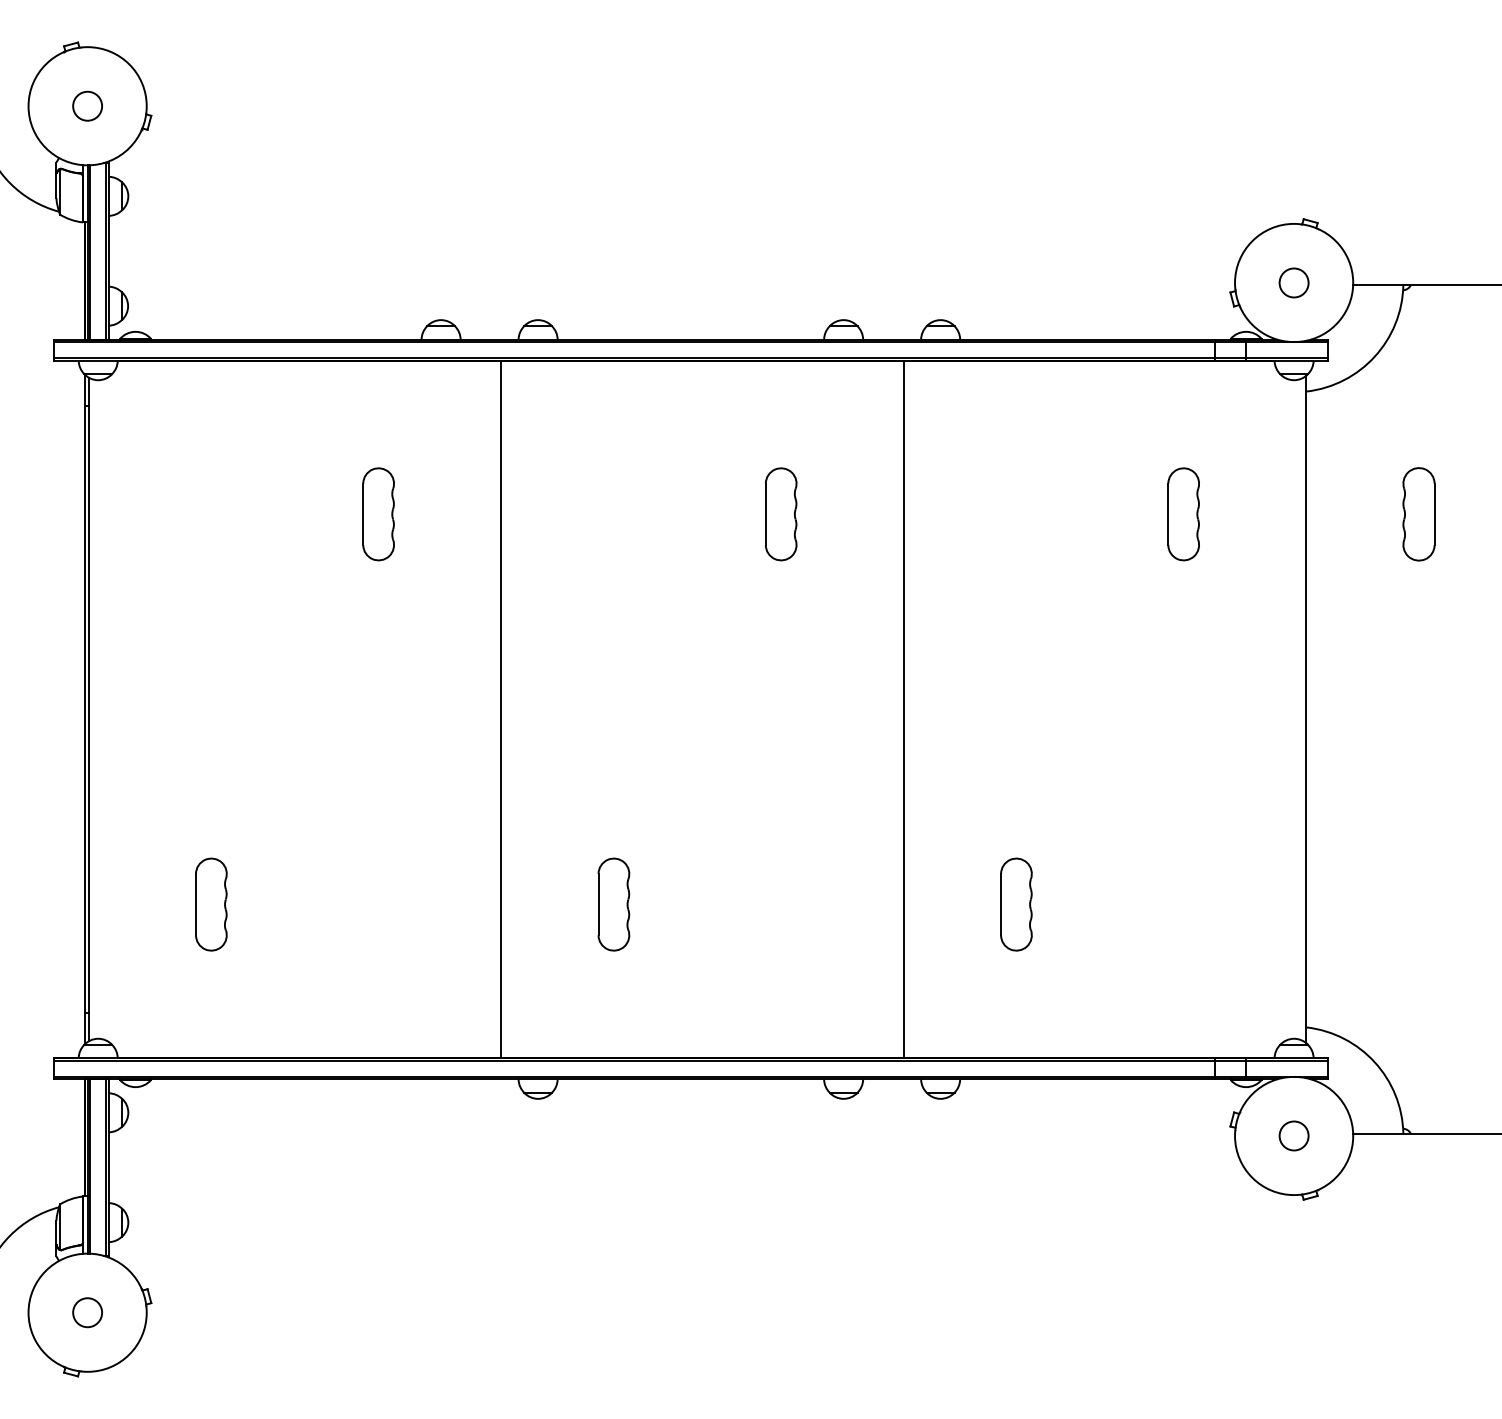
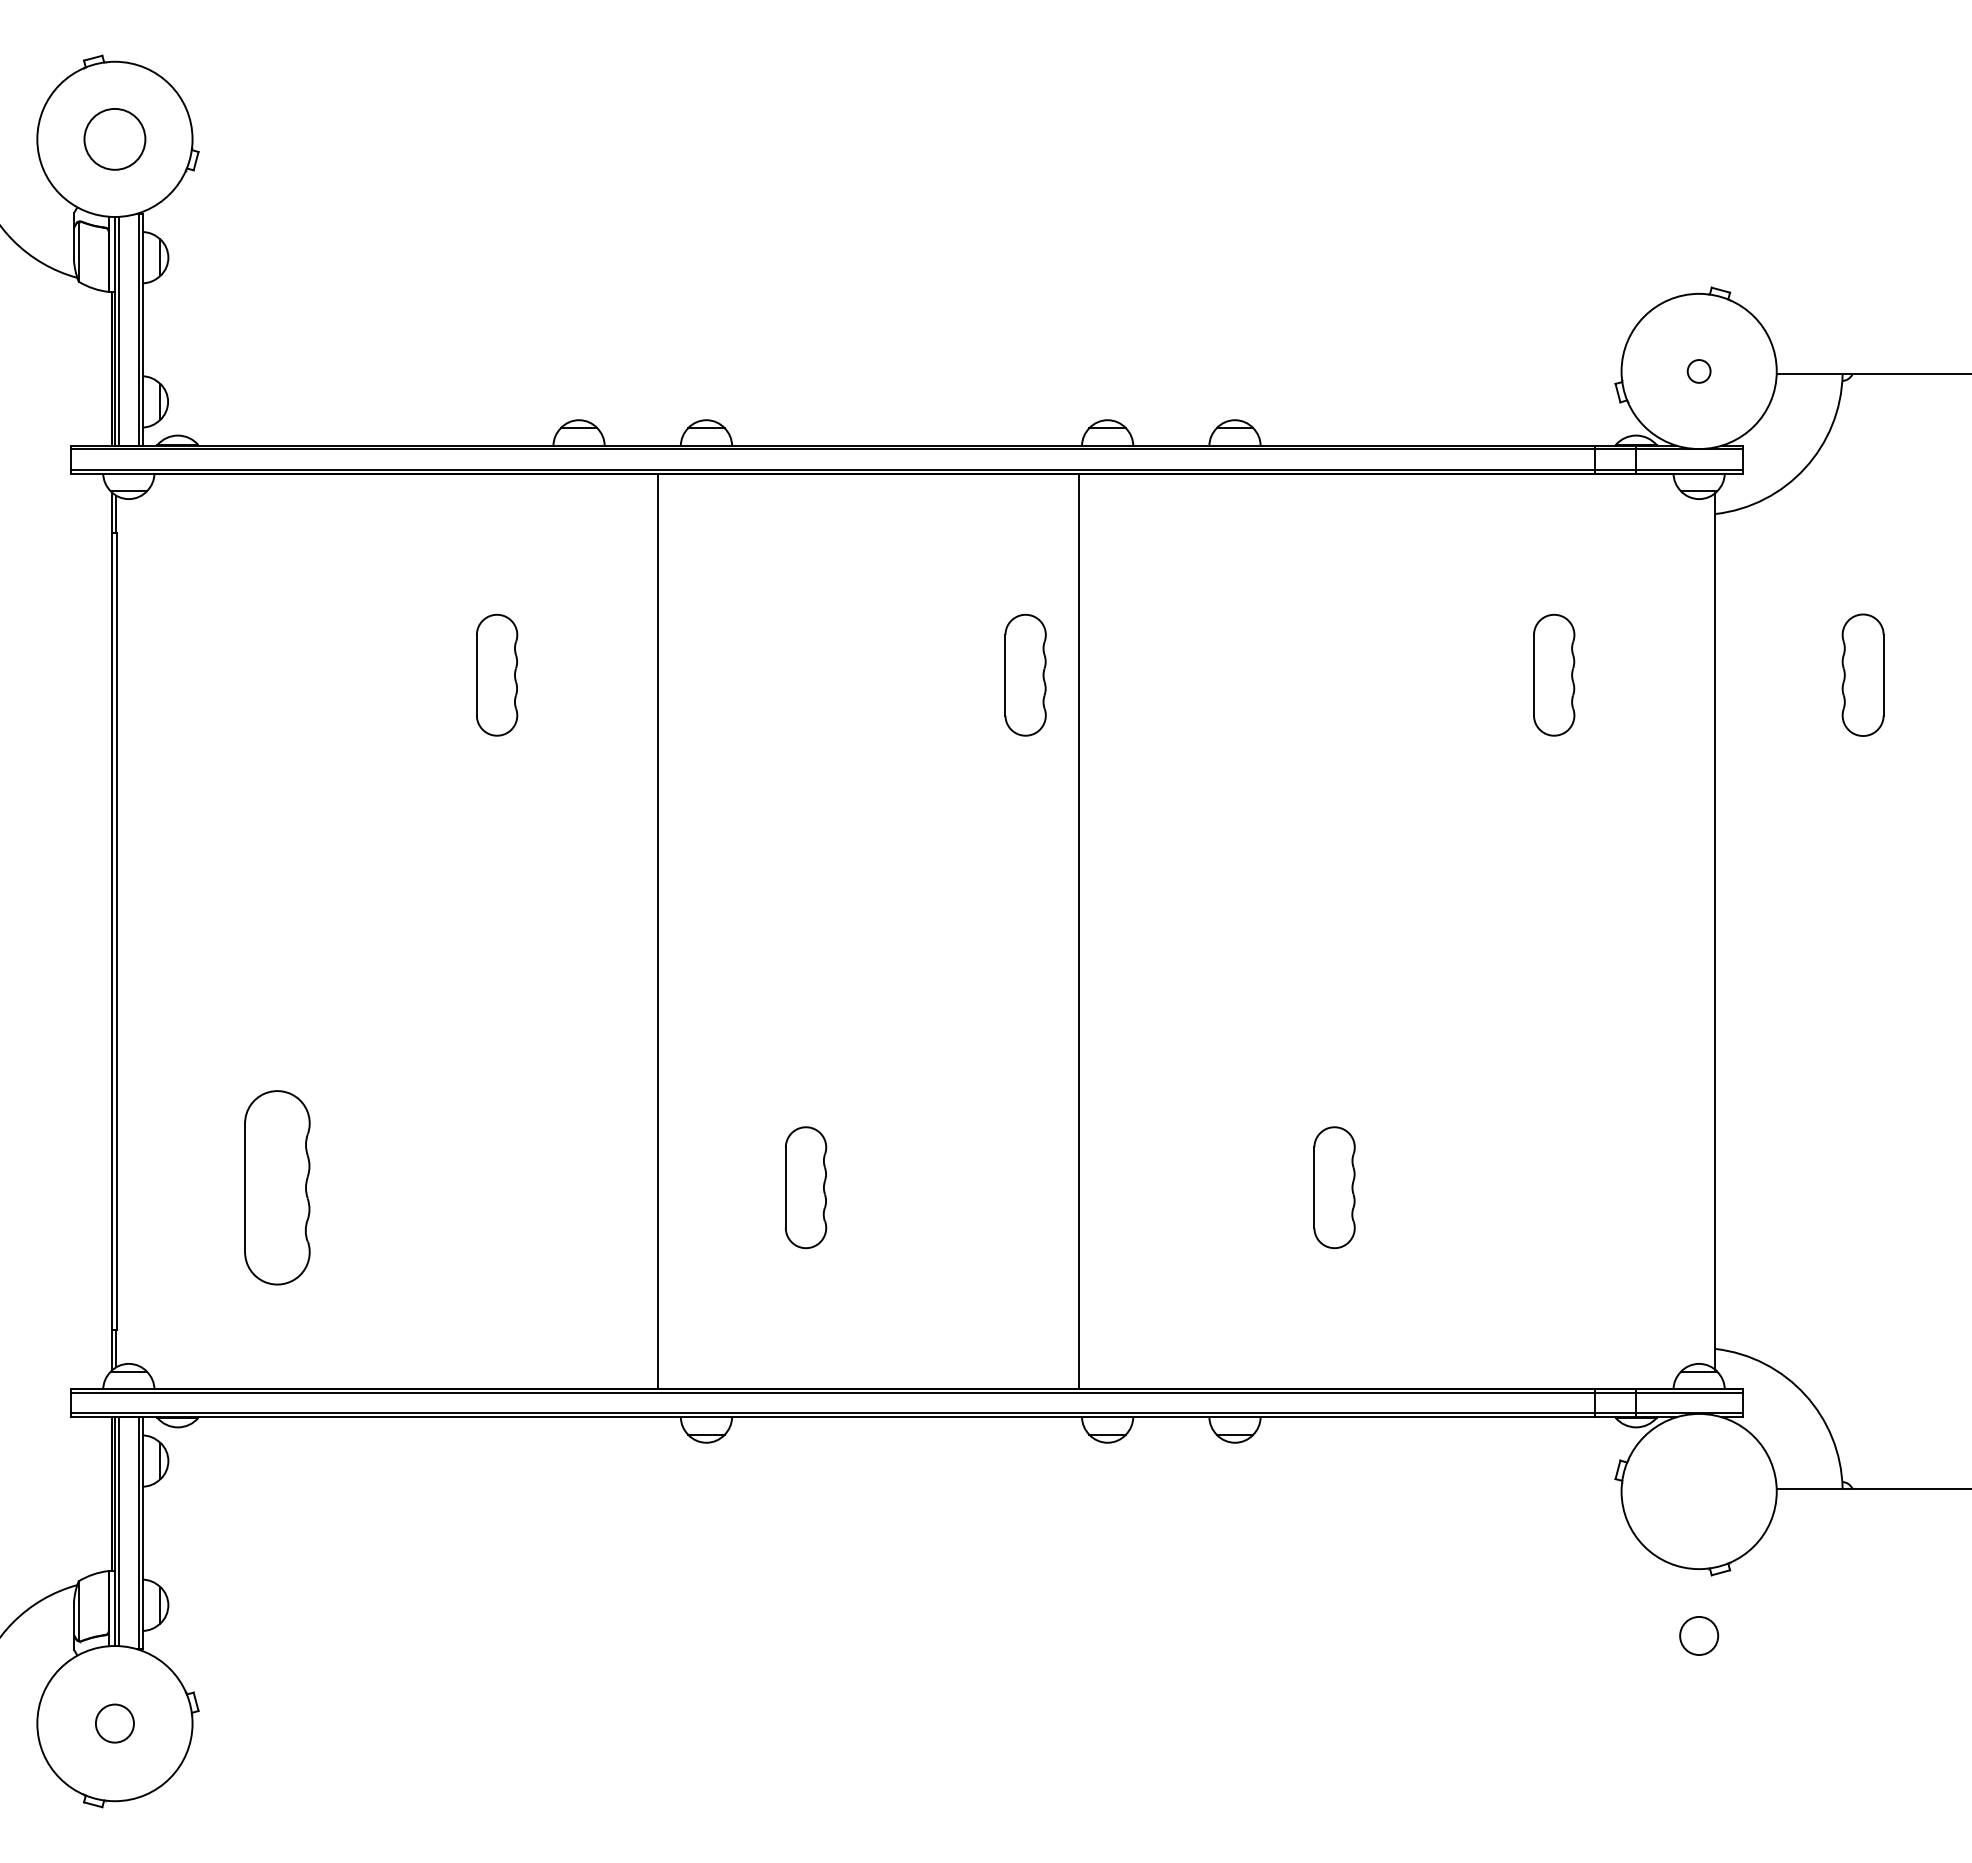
circle: (87, 105) -> (114, 138), size x1.6
circle: (1293, 282) -> (1698, 370), size x0.6
line: (903, 709) -> (1078, 931), moved
part: (211, 904) -> (277, 1187), size x1.6
circle: (1293, 1135) -> (1698, 1635), moved

